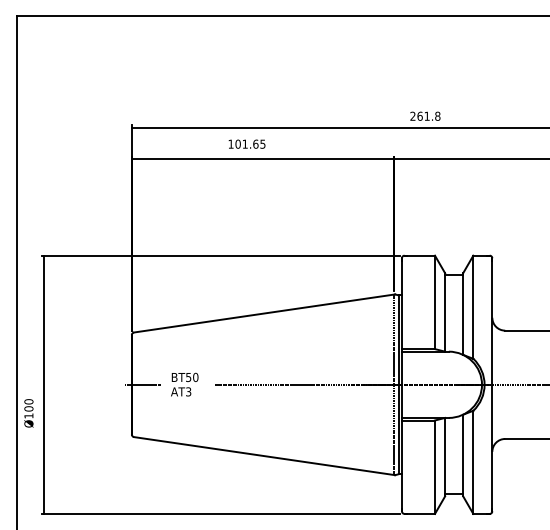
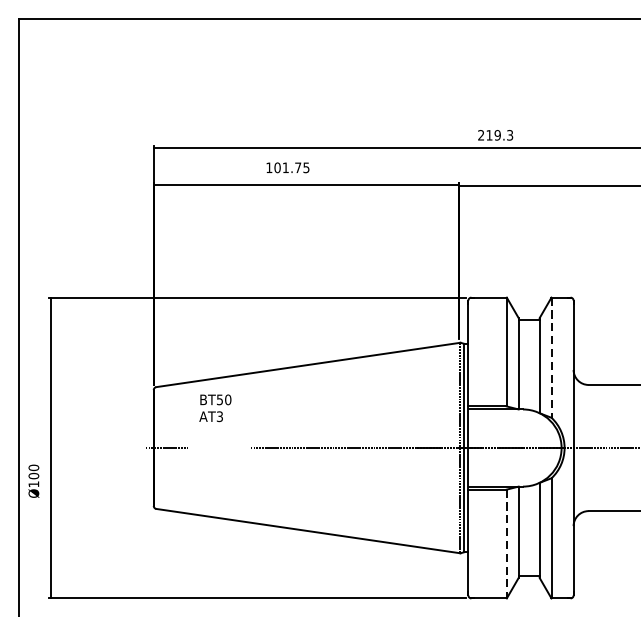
text: (428, 115) -> (499, 134), 261.8 -> 219.3
text: (255, 143) -> (297, 166), 101.65 -> 101.75
line: (473, 307) -> (551, 357), solid -> dashed
text: (184, 384) -> (215, 408), moved
line: (434, 467) -> (506, 544), solid -> dashed

